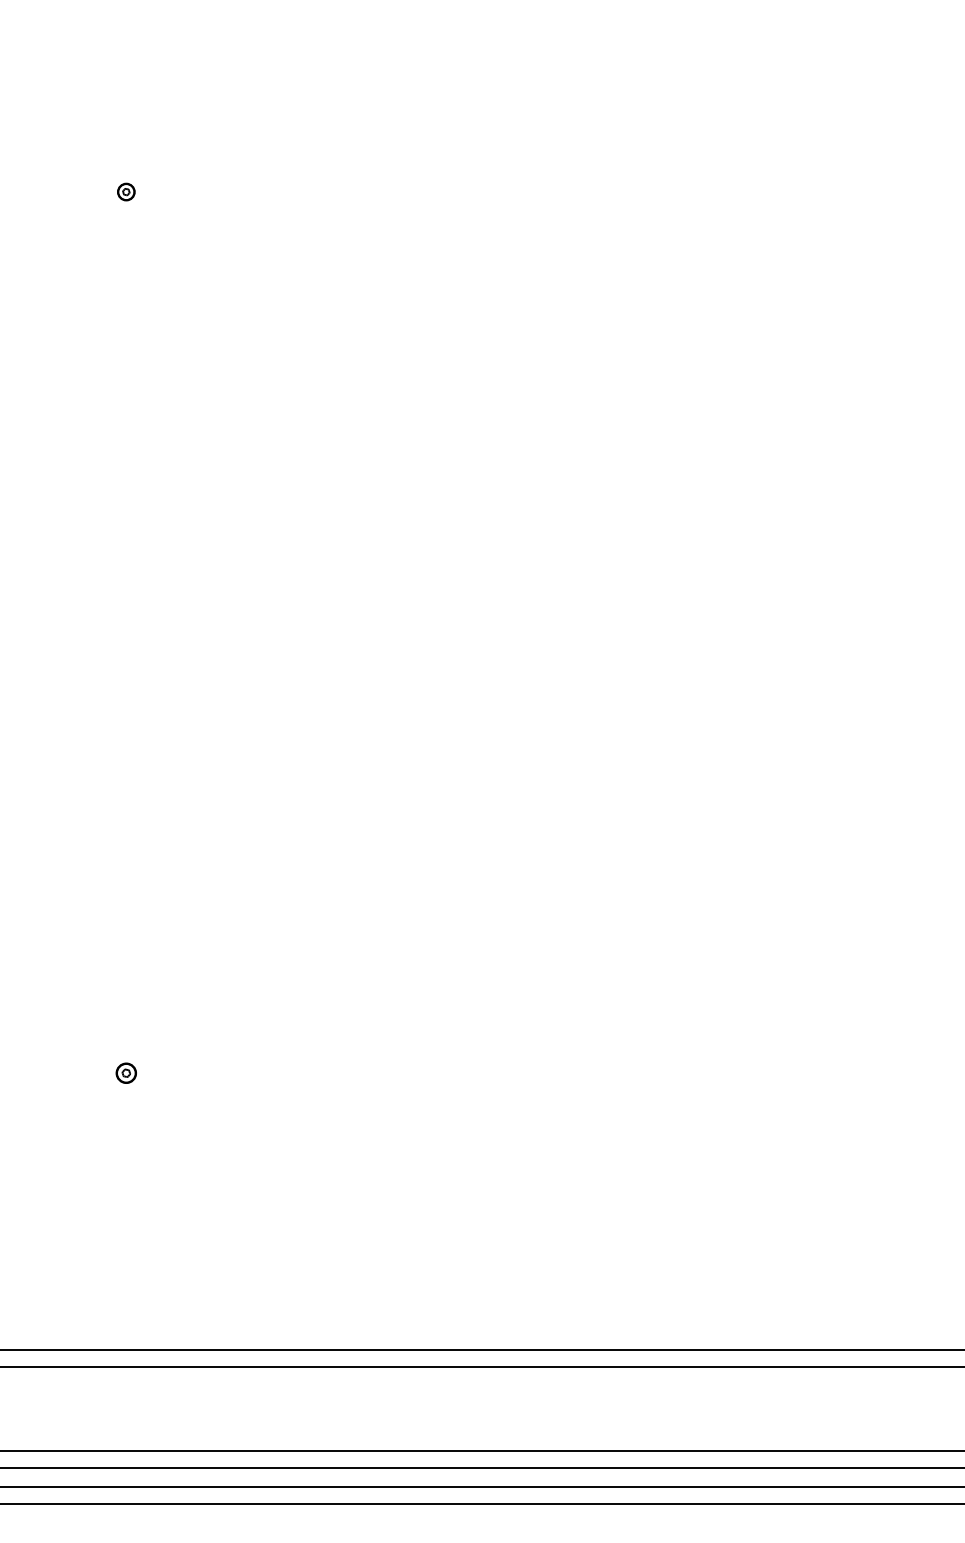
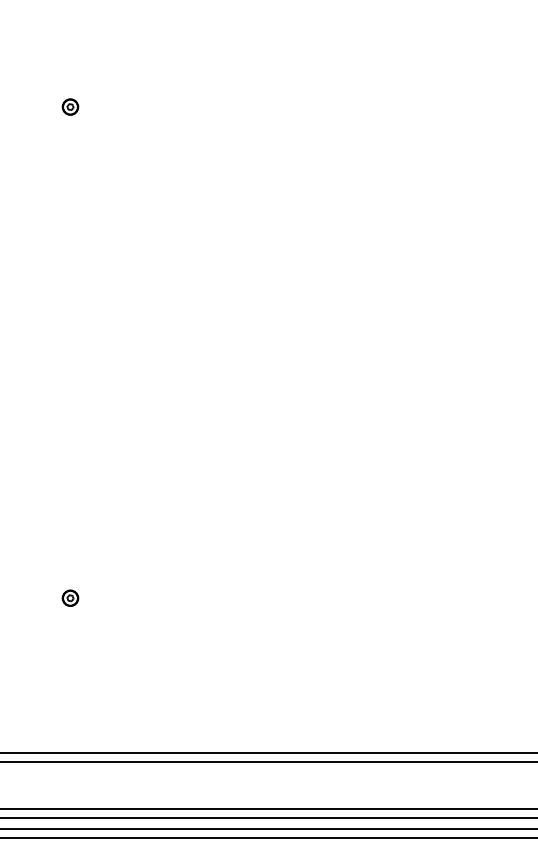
part: (126, 191) -> (70, 106), size x1.67
part: (126, 1072) -> (70, 597), size x1.43

